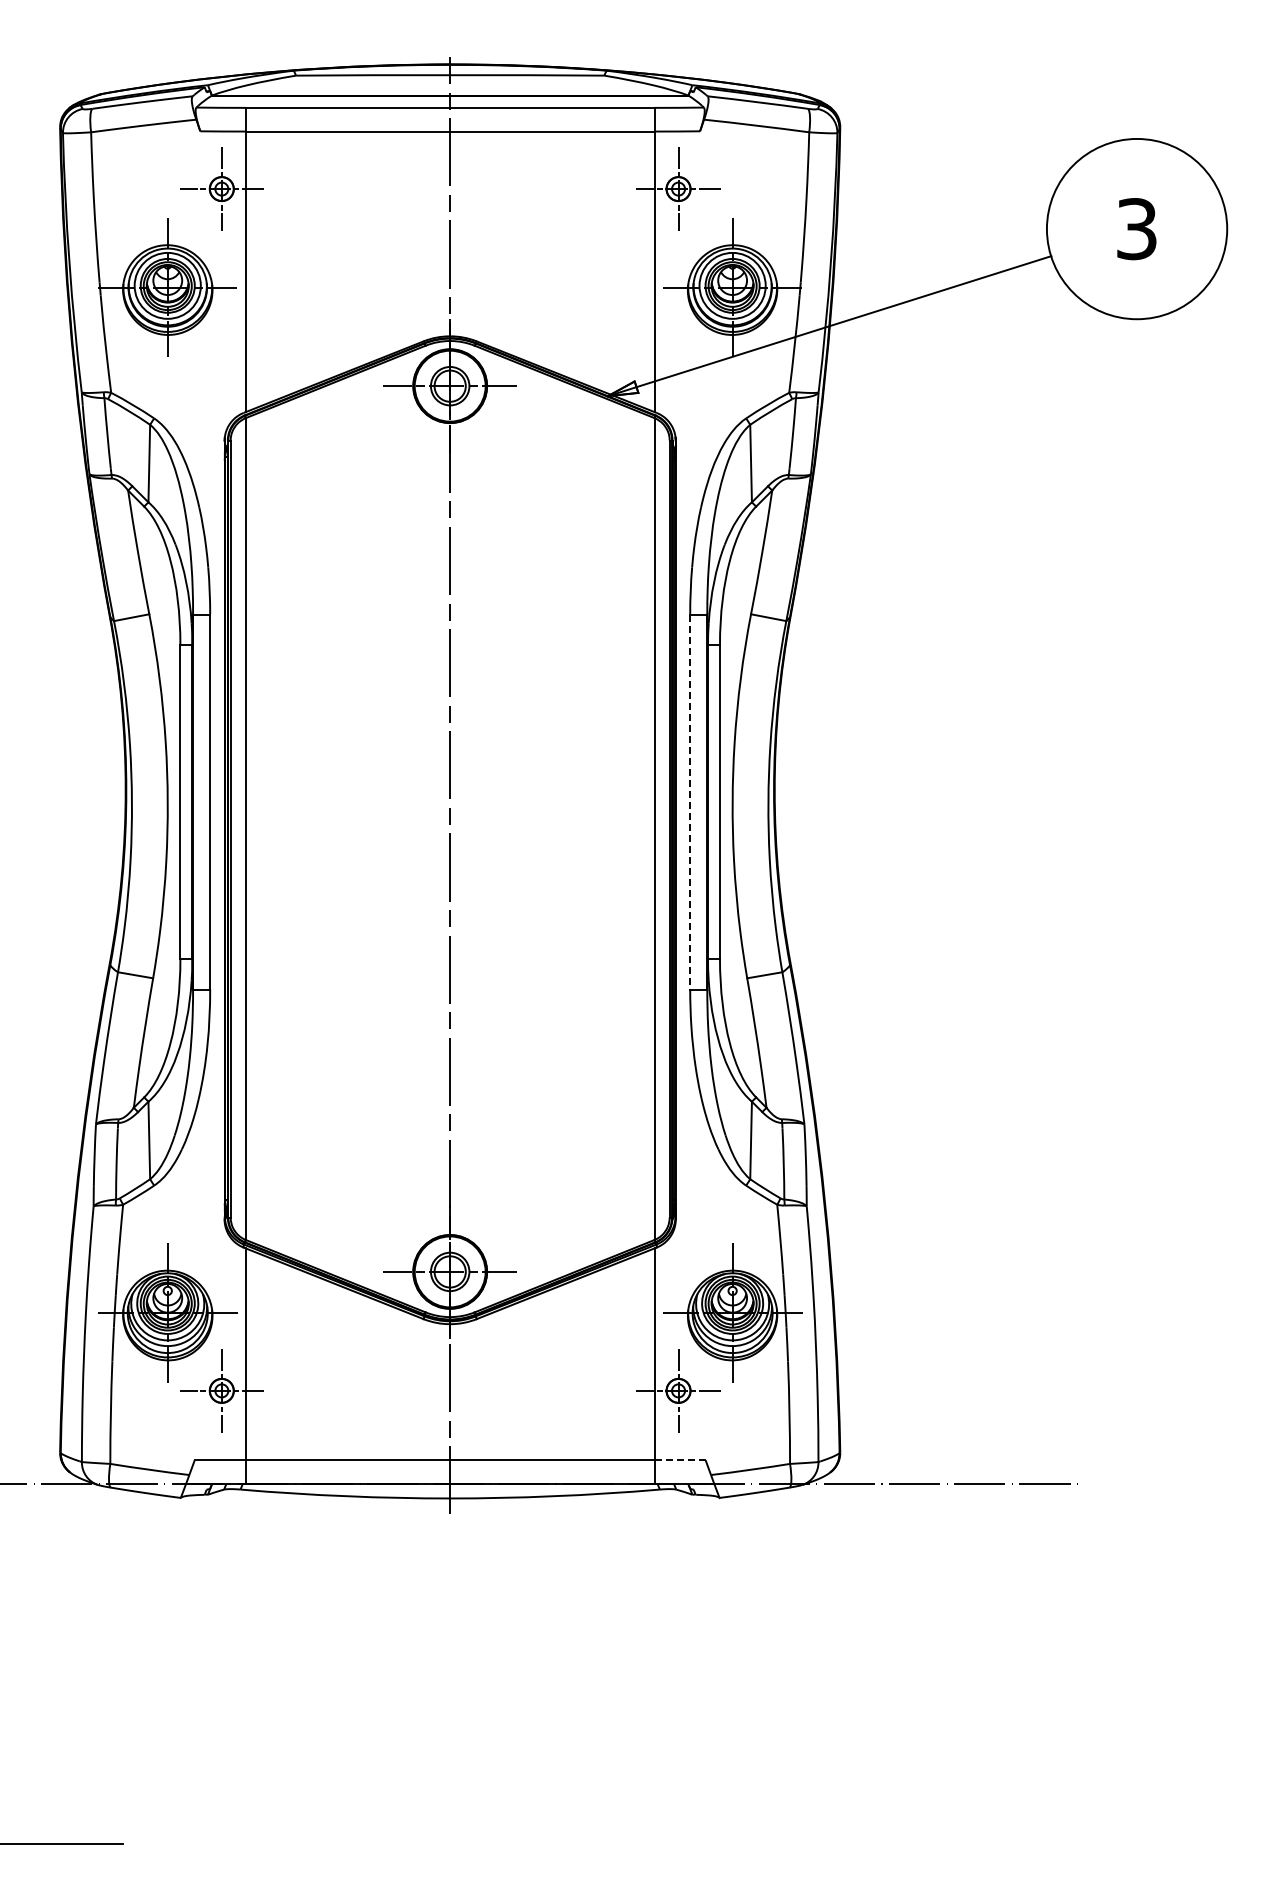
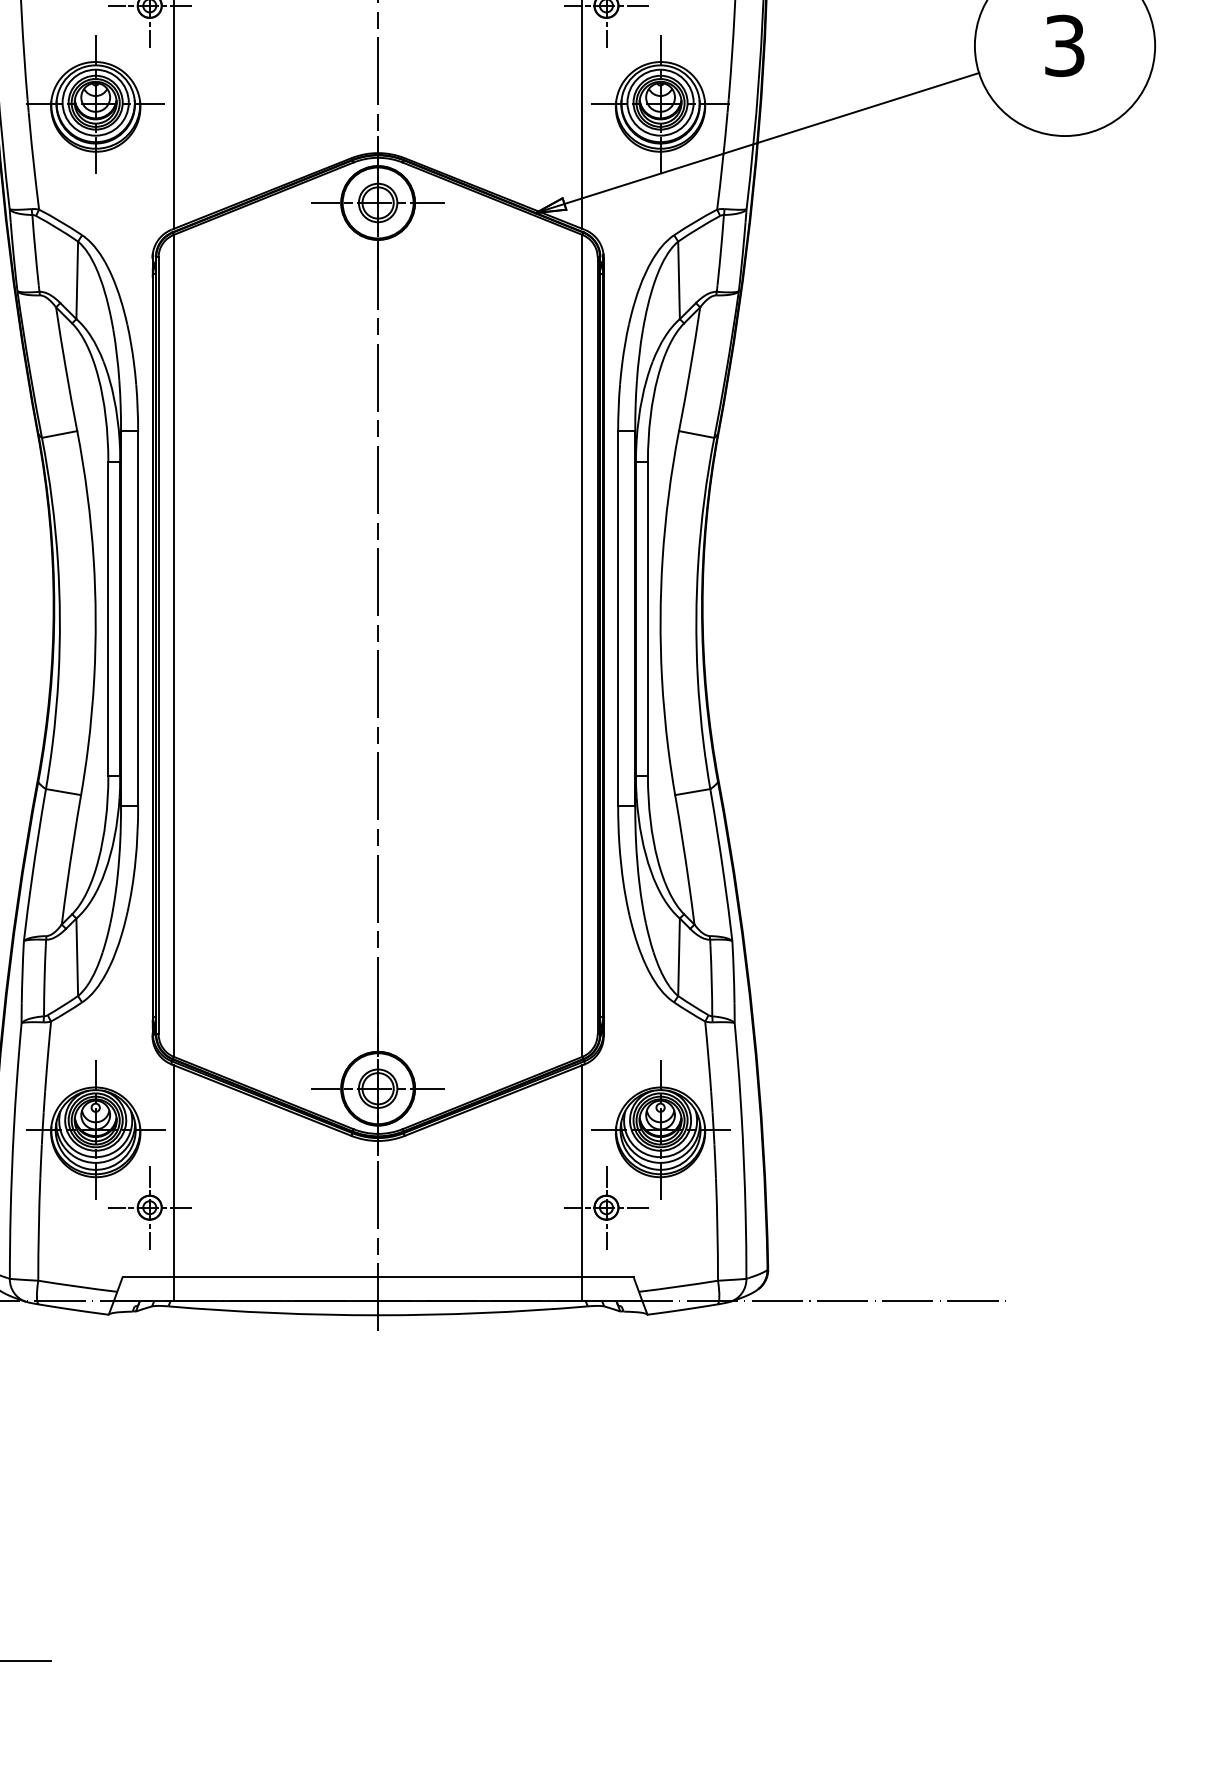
line: (690, 802) -> (618, 619), dashed -> solid
line: (680, 1460) -> (608, 1277), dashed -> solid

